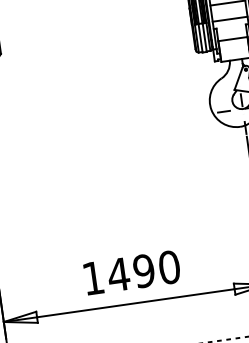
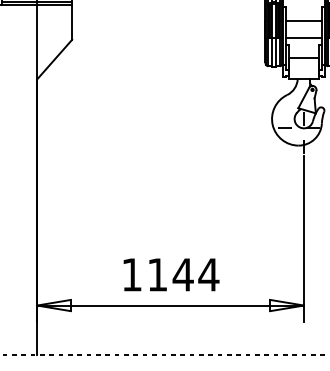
text: (144, 270) -> (183, 274), 1490 -> 1144

